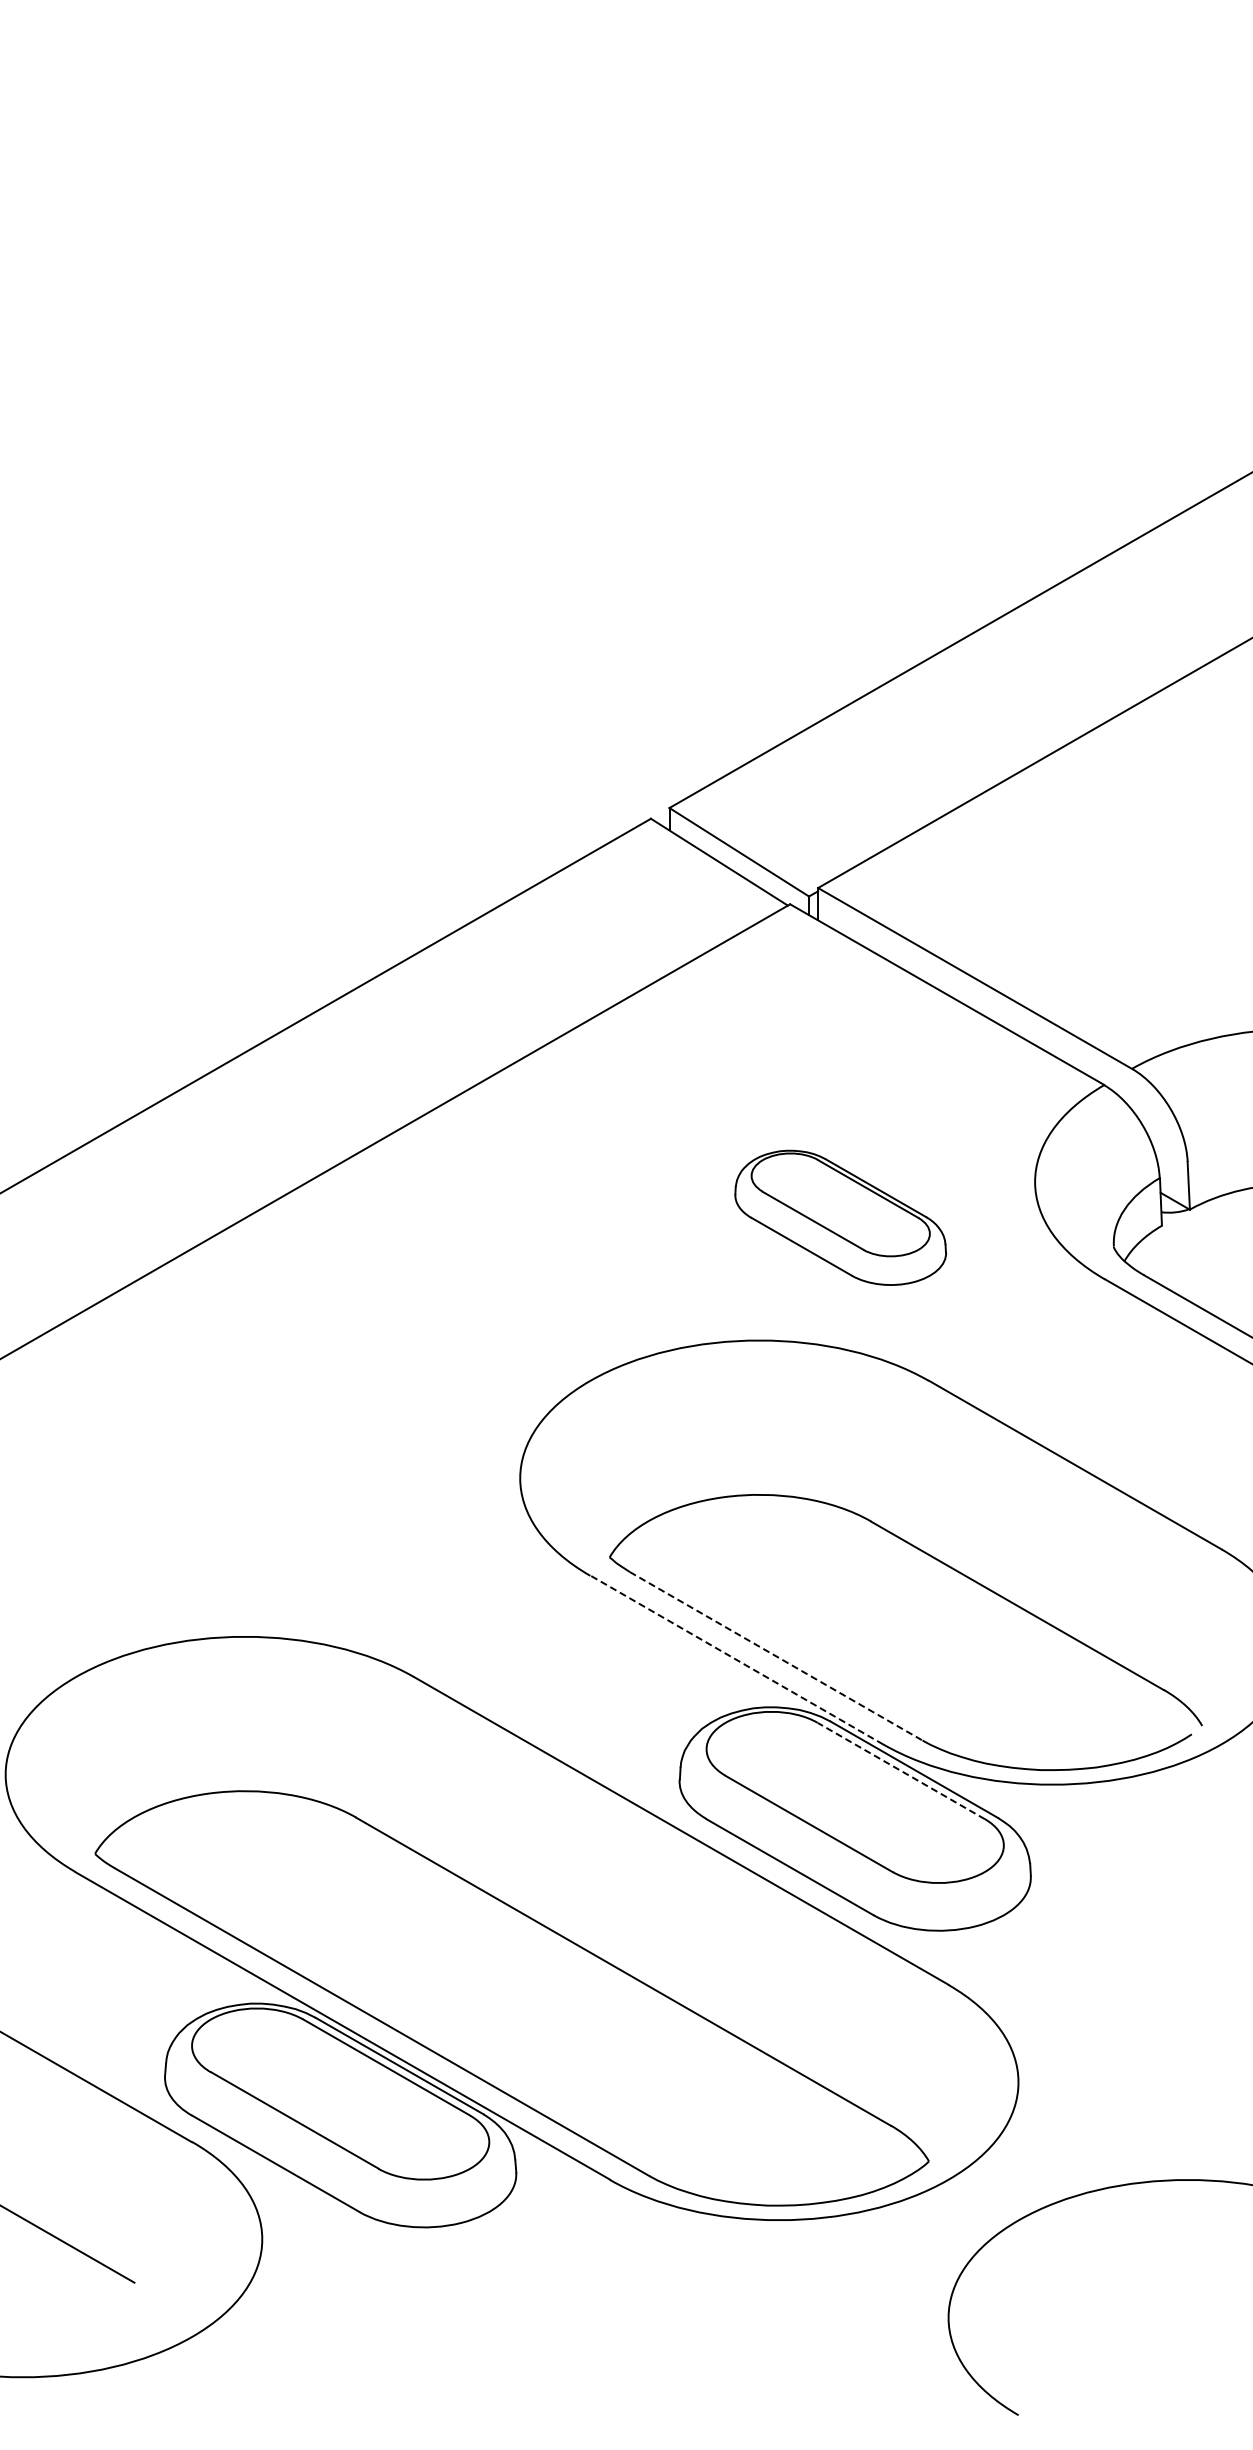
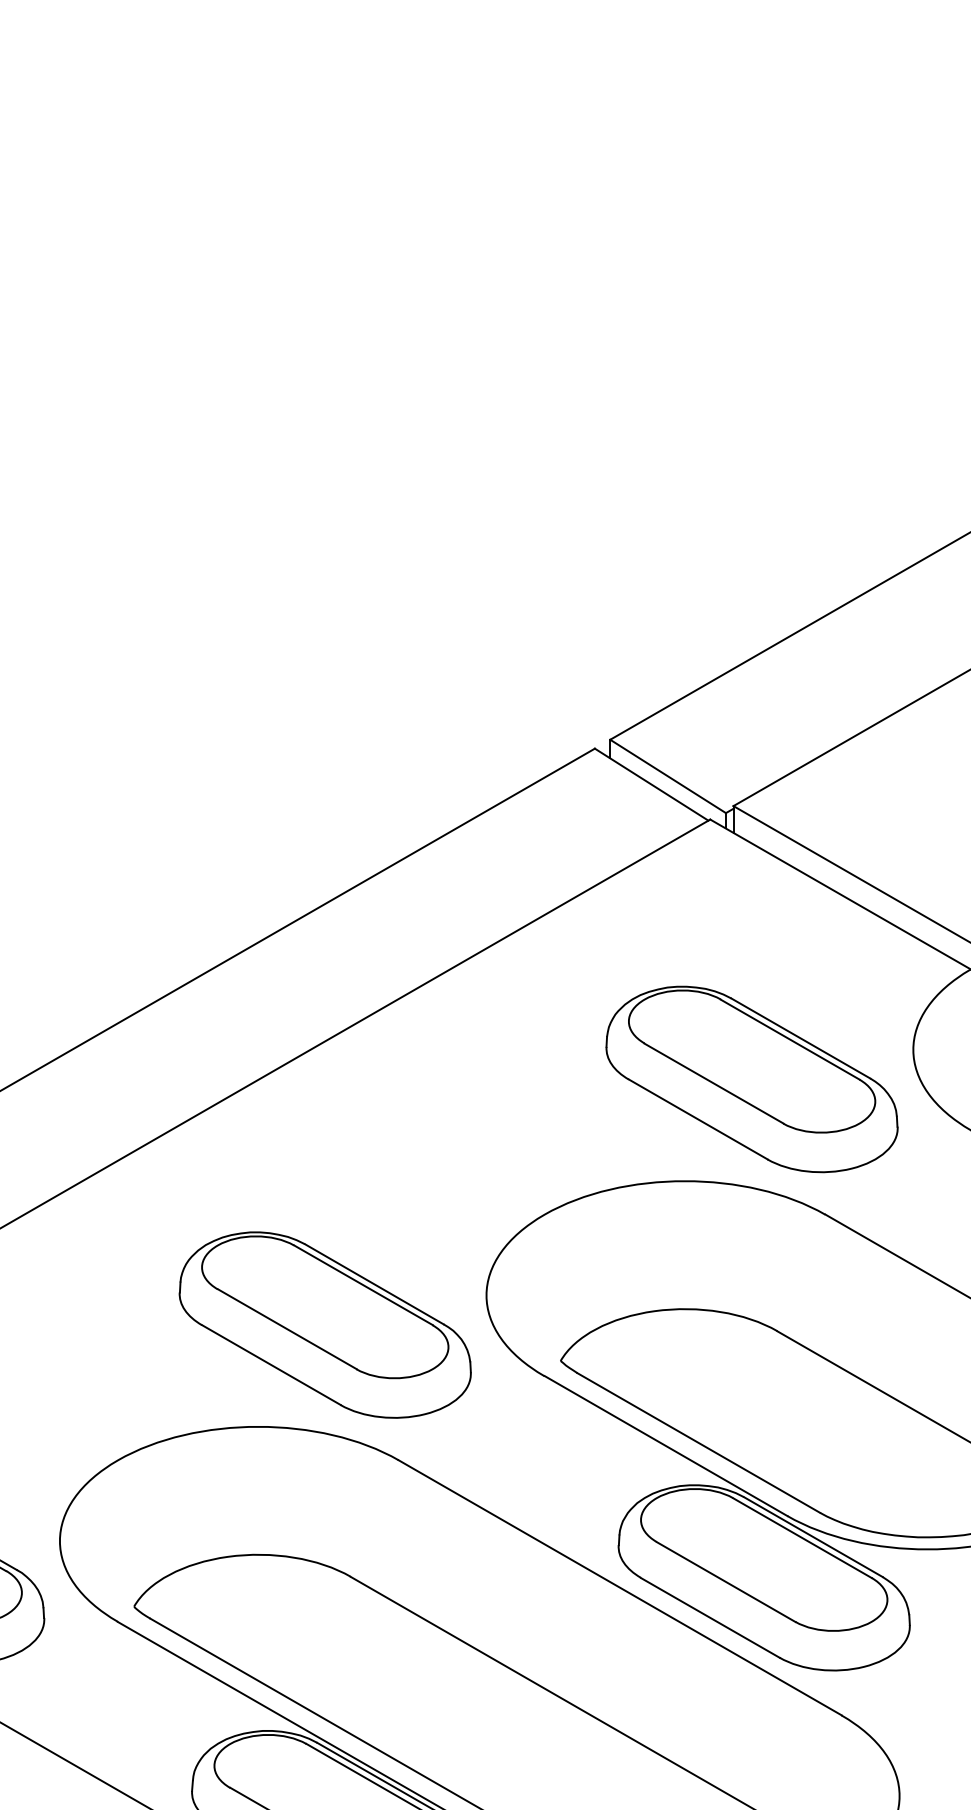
part: (840, 1217) -> (752, 1079), size x1.67
part: (325, 1513) -> (325, 1324), added
line: (776, 1656) -> (698, 1443), dashed -> solid
line: (736, 1660) -> (665, 1446), dashed -> solid
line: (900, 1770) -> (801, 1537), dashed -> solid

